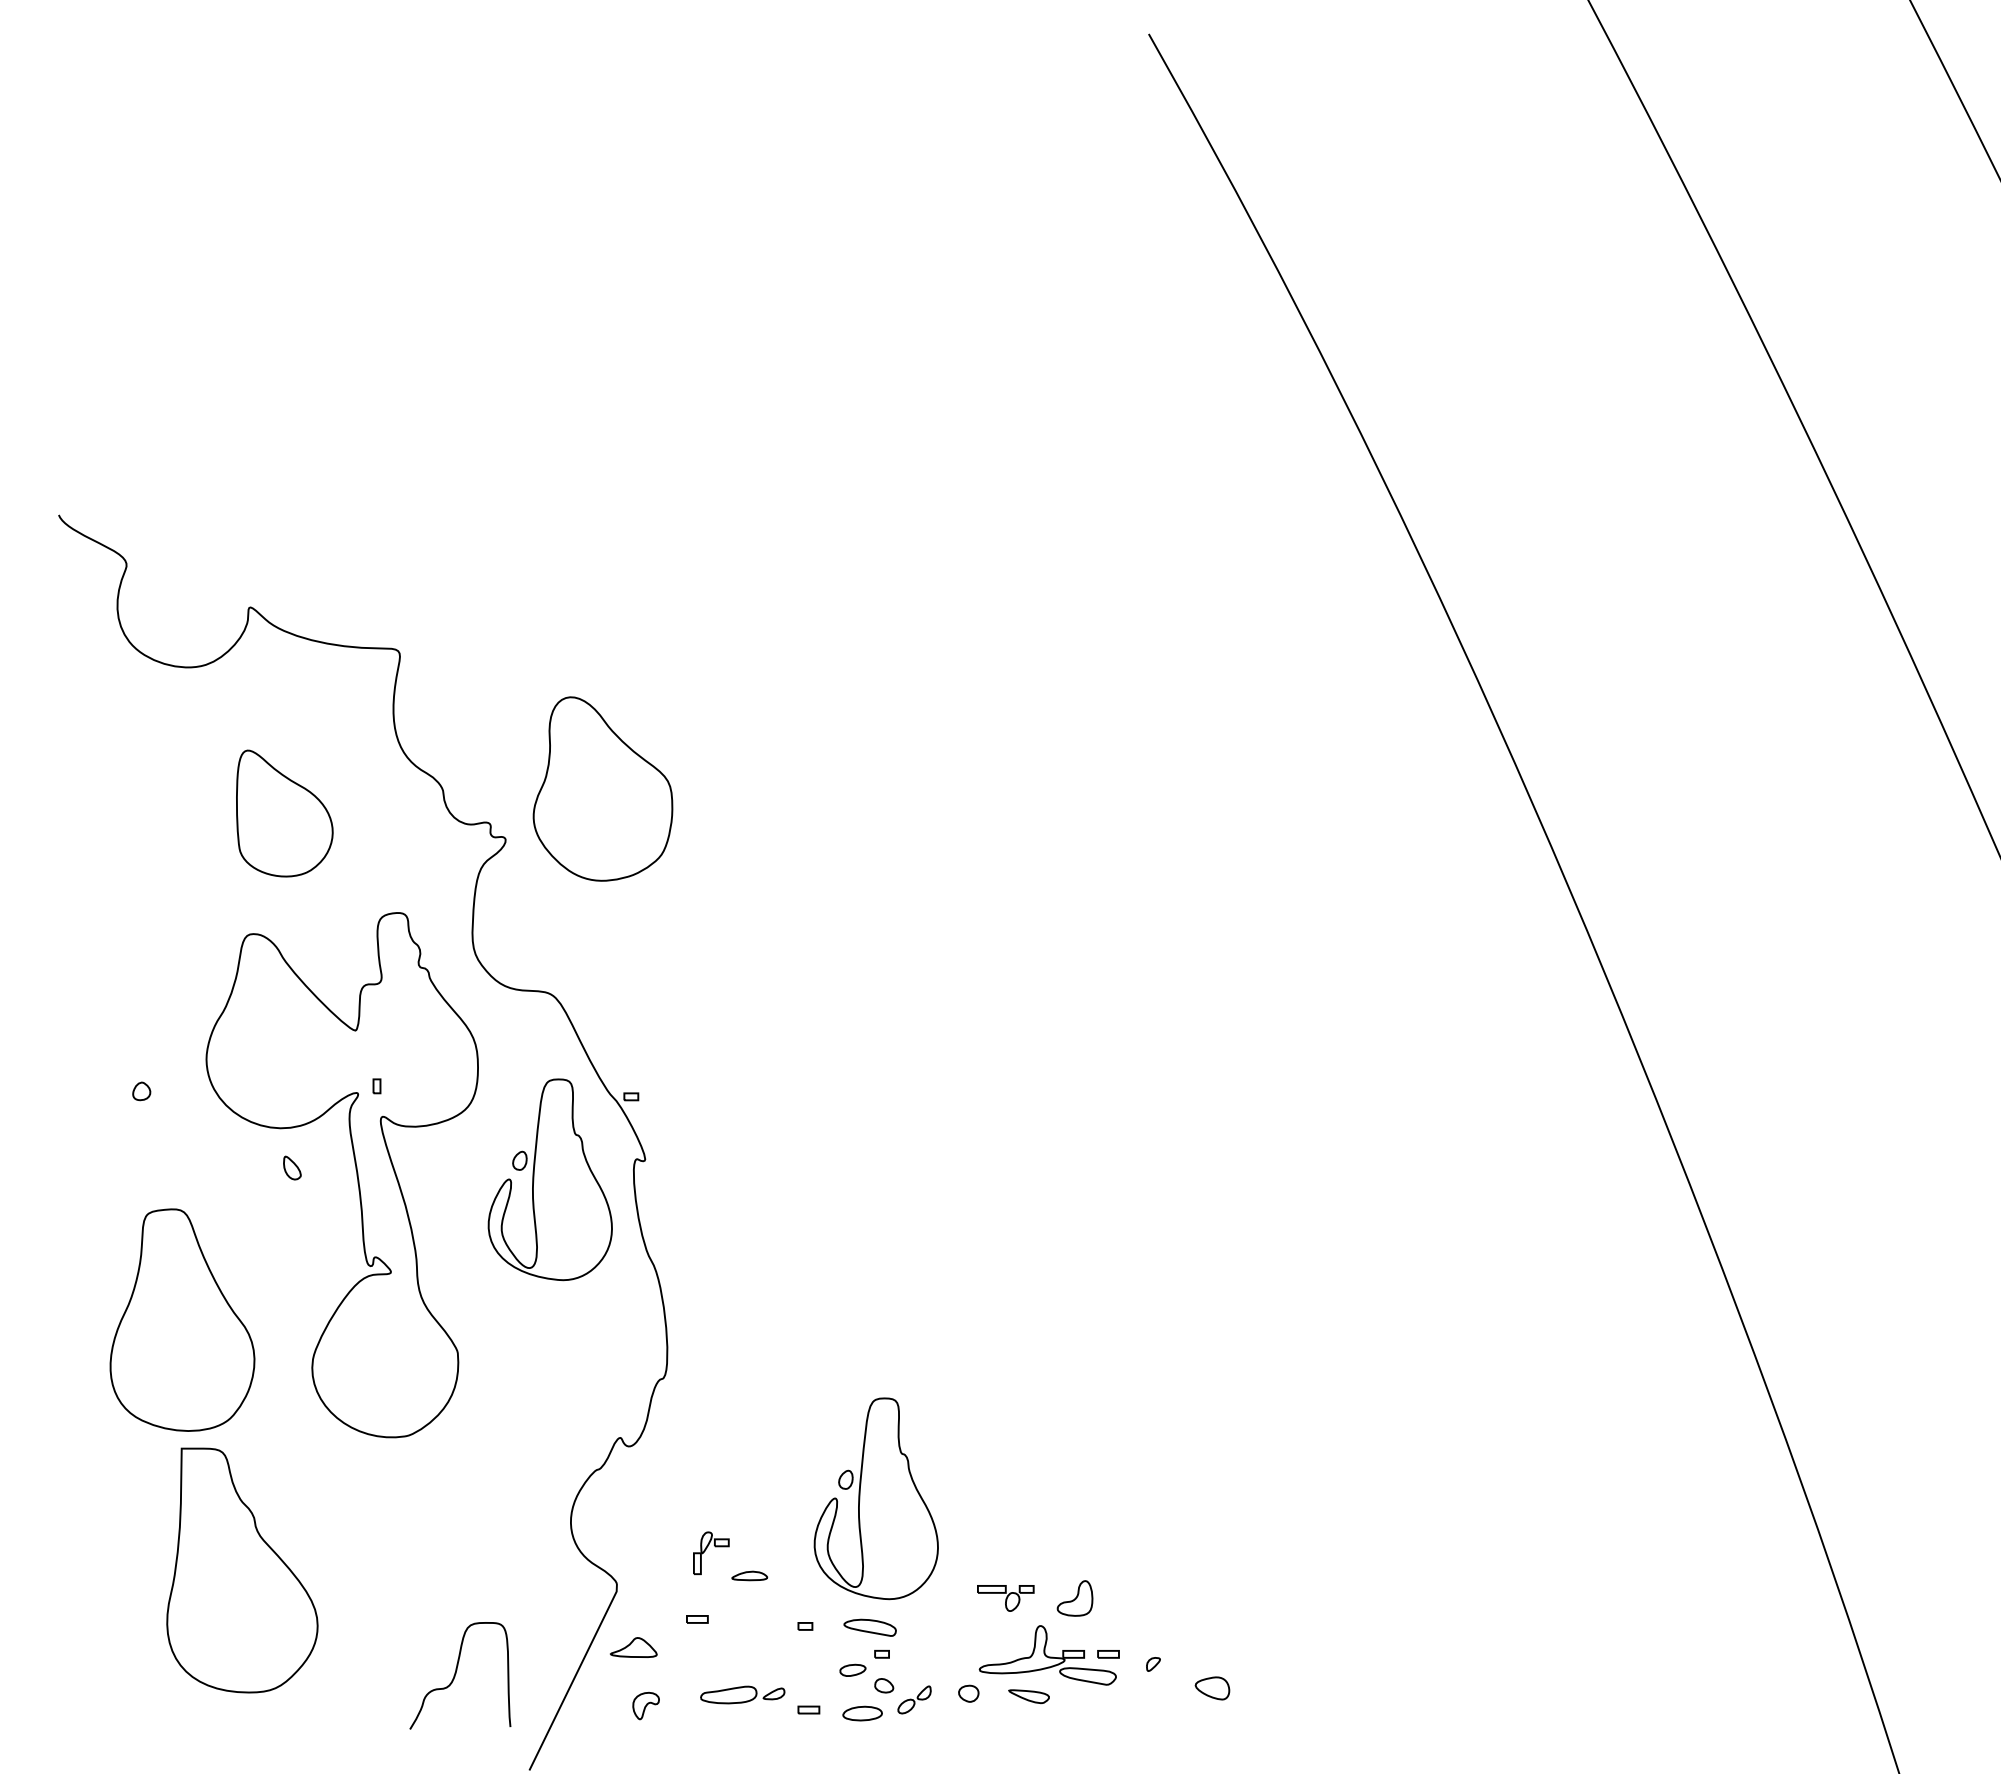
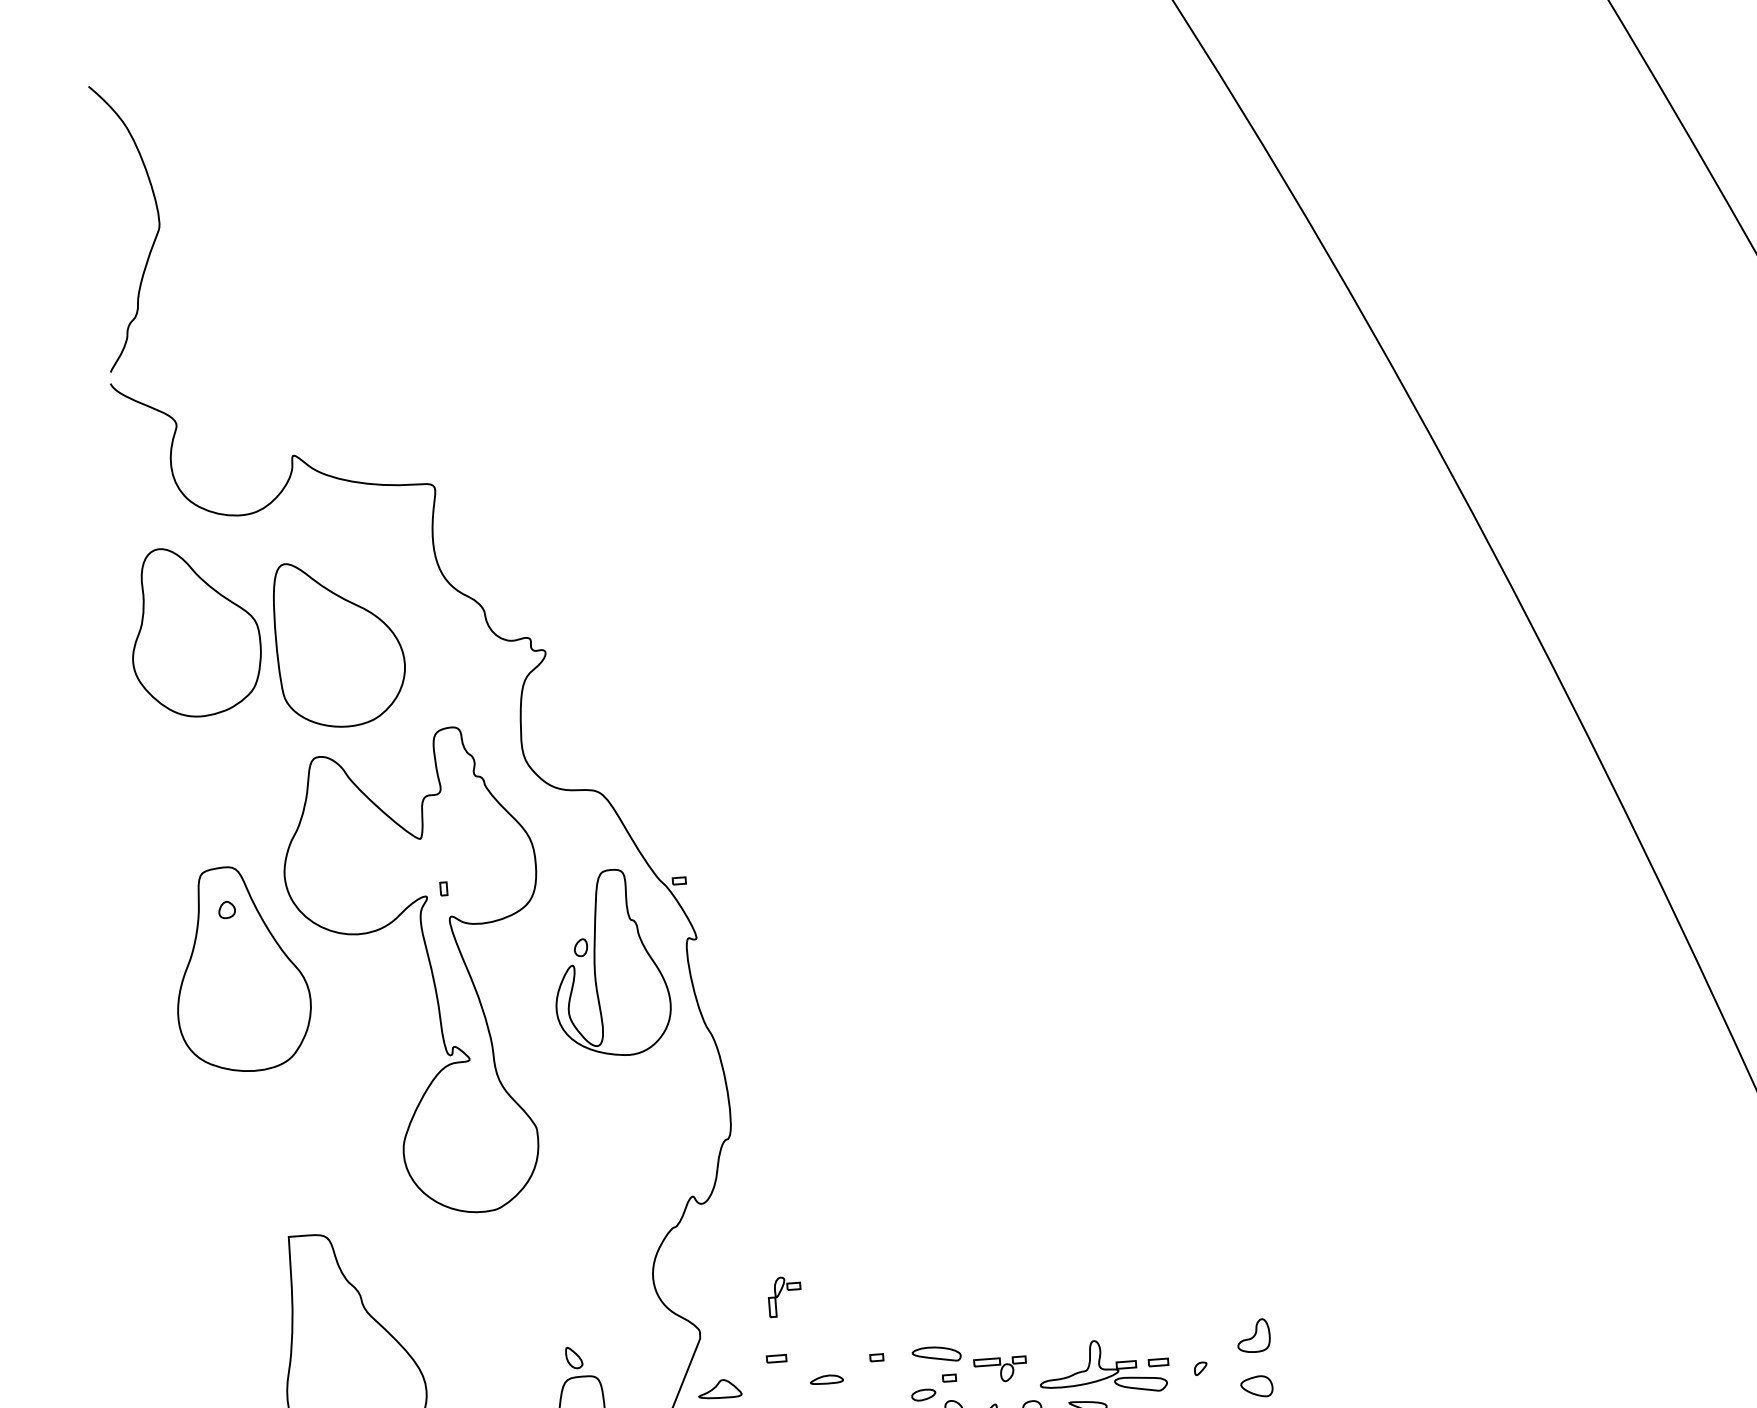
curve: (120, 356) -> (156, 233), added
part: (602, 788) -> (194, 631), moved
part: (284, 813) -> (339, 643), size x1.43
part: (292, 1167) -> (574, 1357), moved
part: (182, 1319) -> (241, 968), moved
part: (875, 1498) -> (932, 1234), removed
part: (749, 1575) -> (826, 1379), moved
part: (1005, 1598) -> (1000, 1369), moved
part: (1074, 1598) -> (1253, 1336), moved

